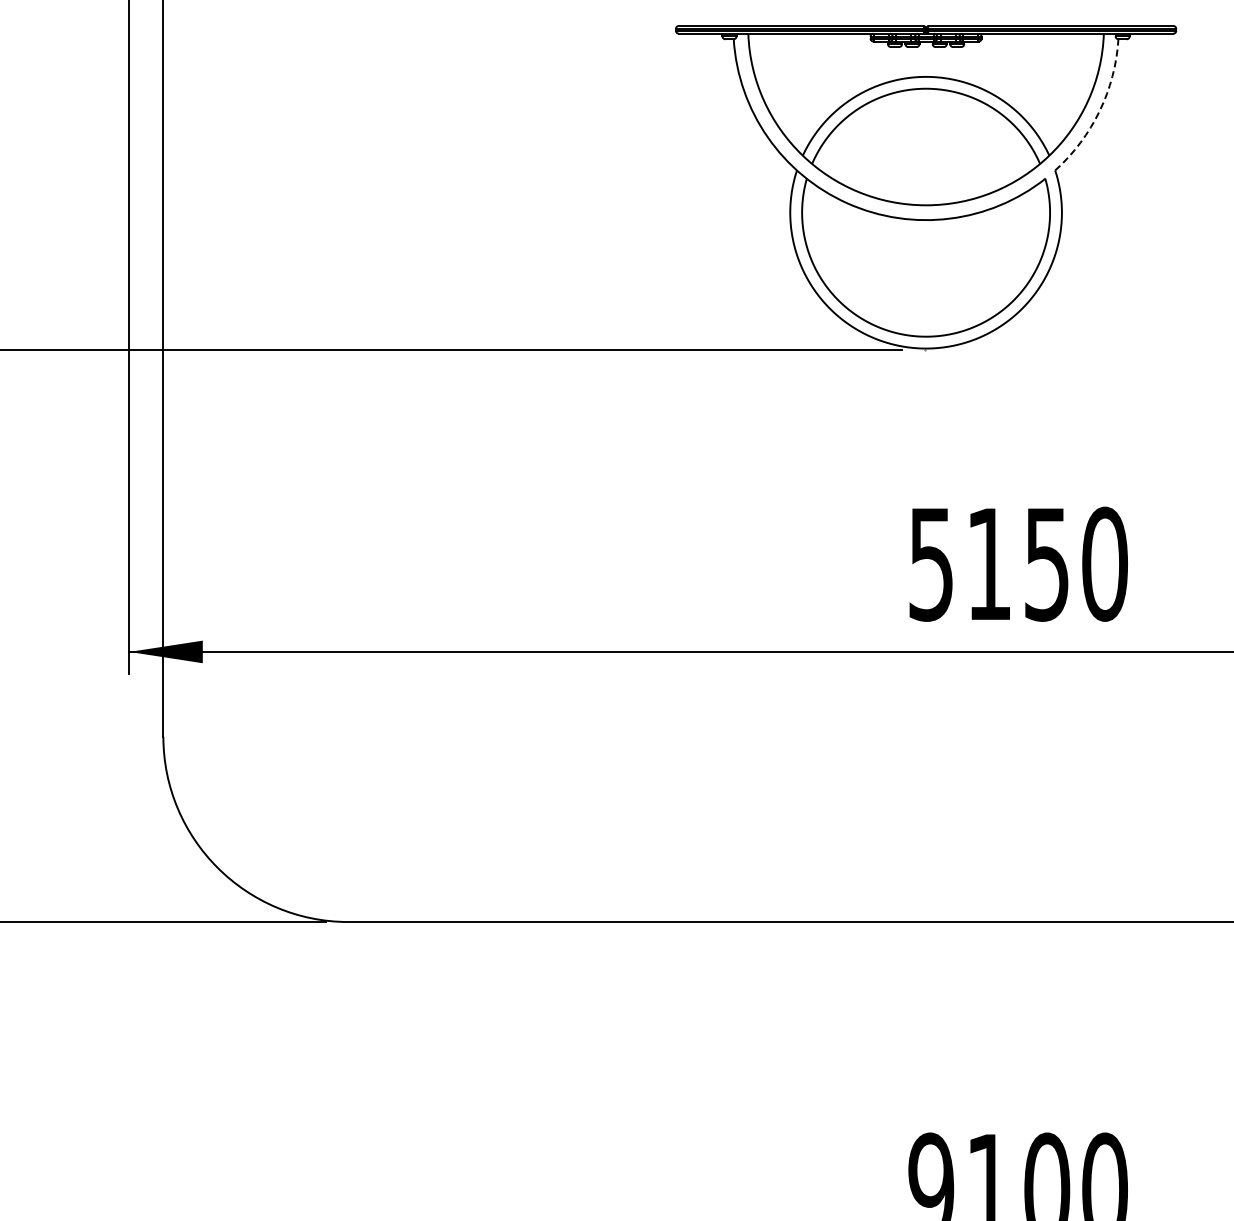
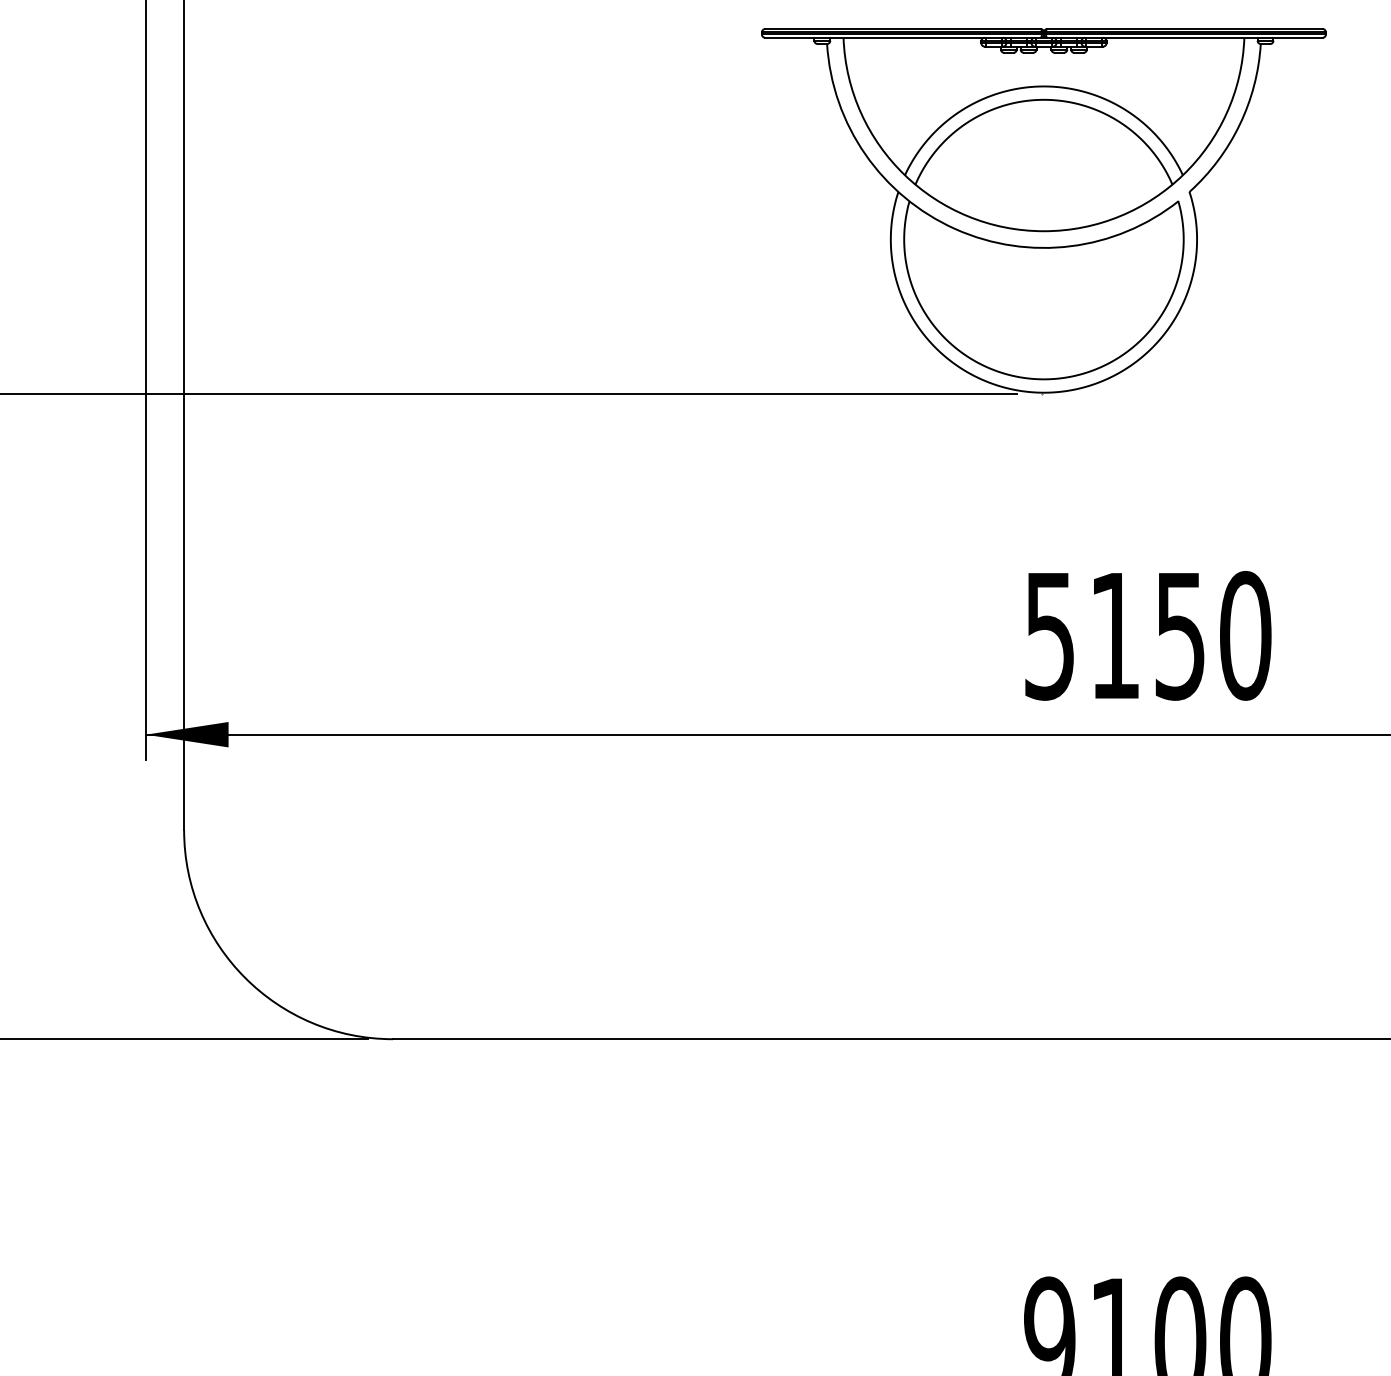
arc: (1099, 111) -> (1239, 125), dashed -> solid

